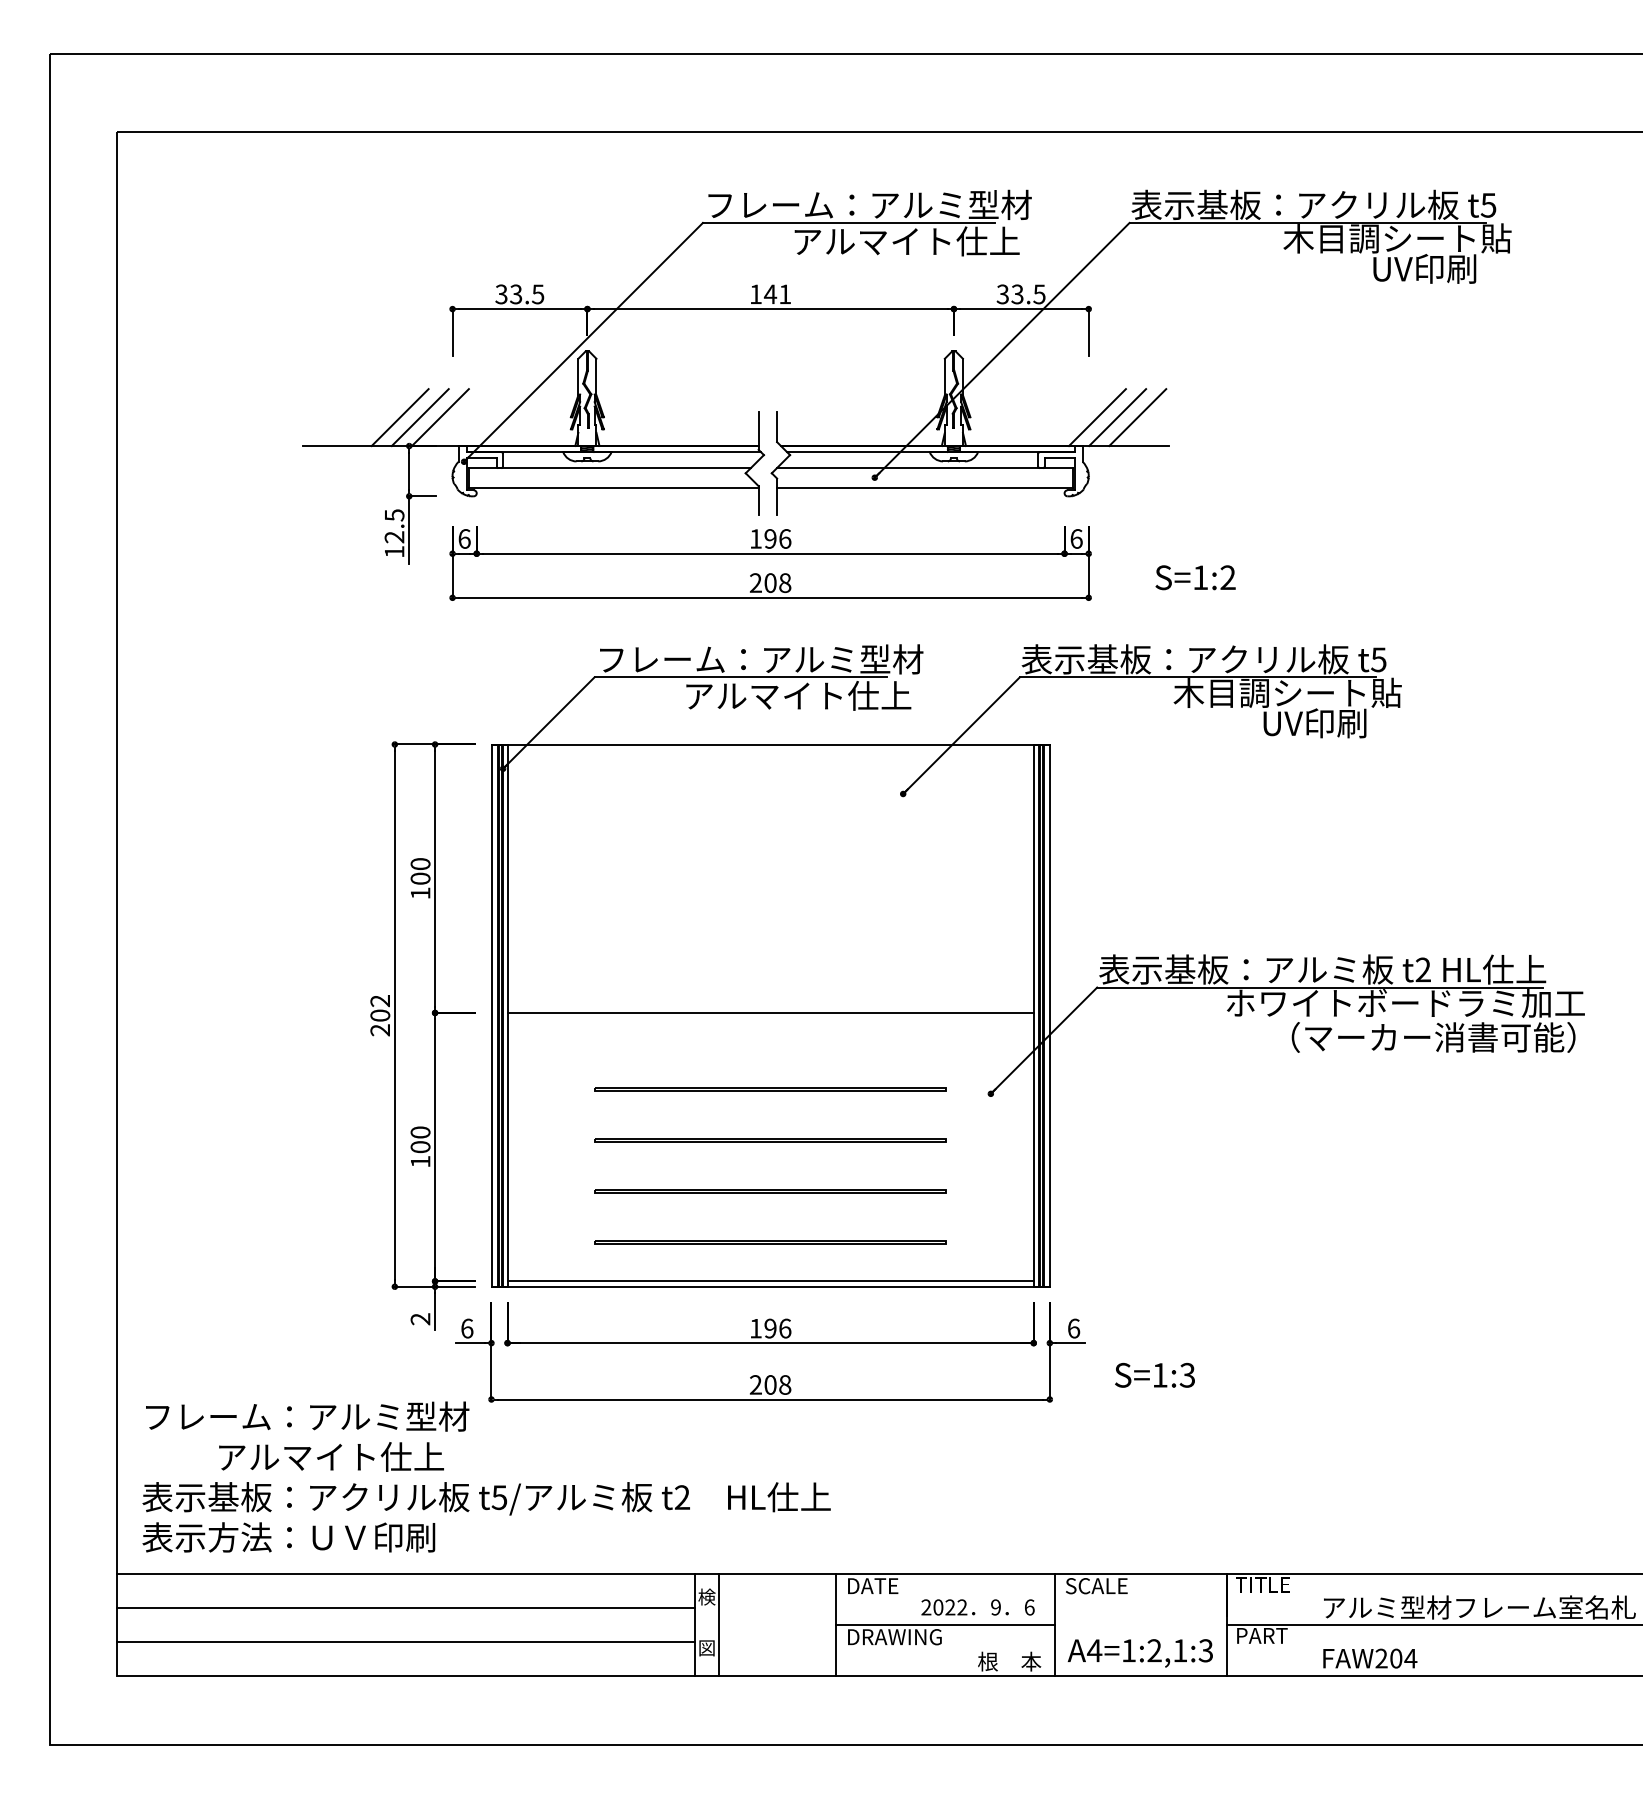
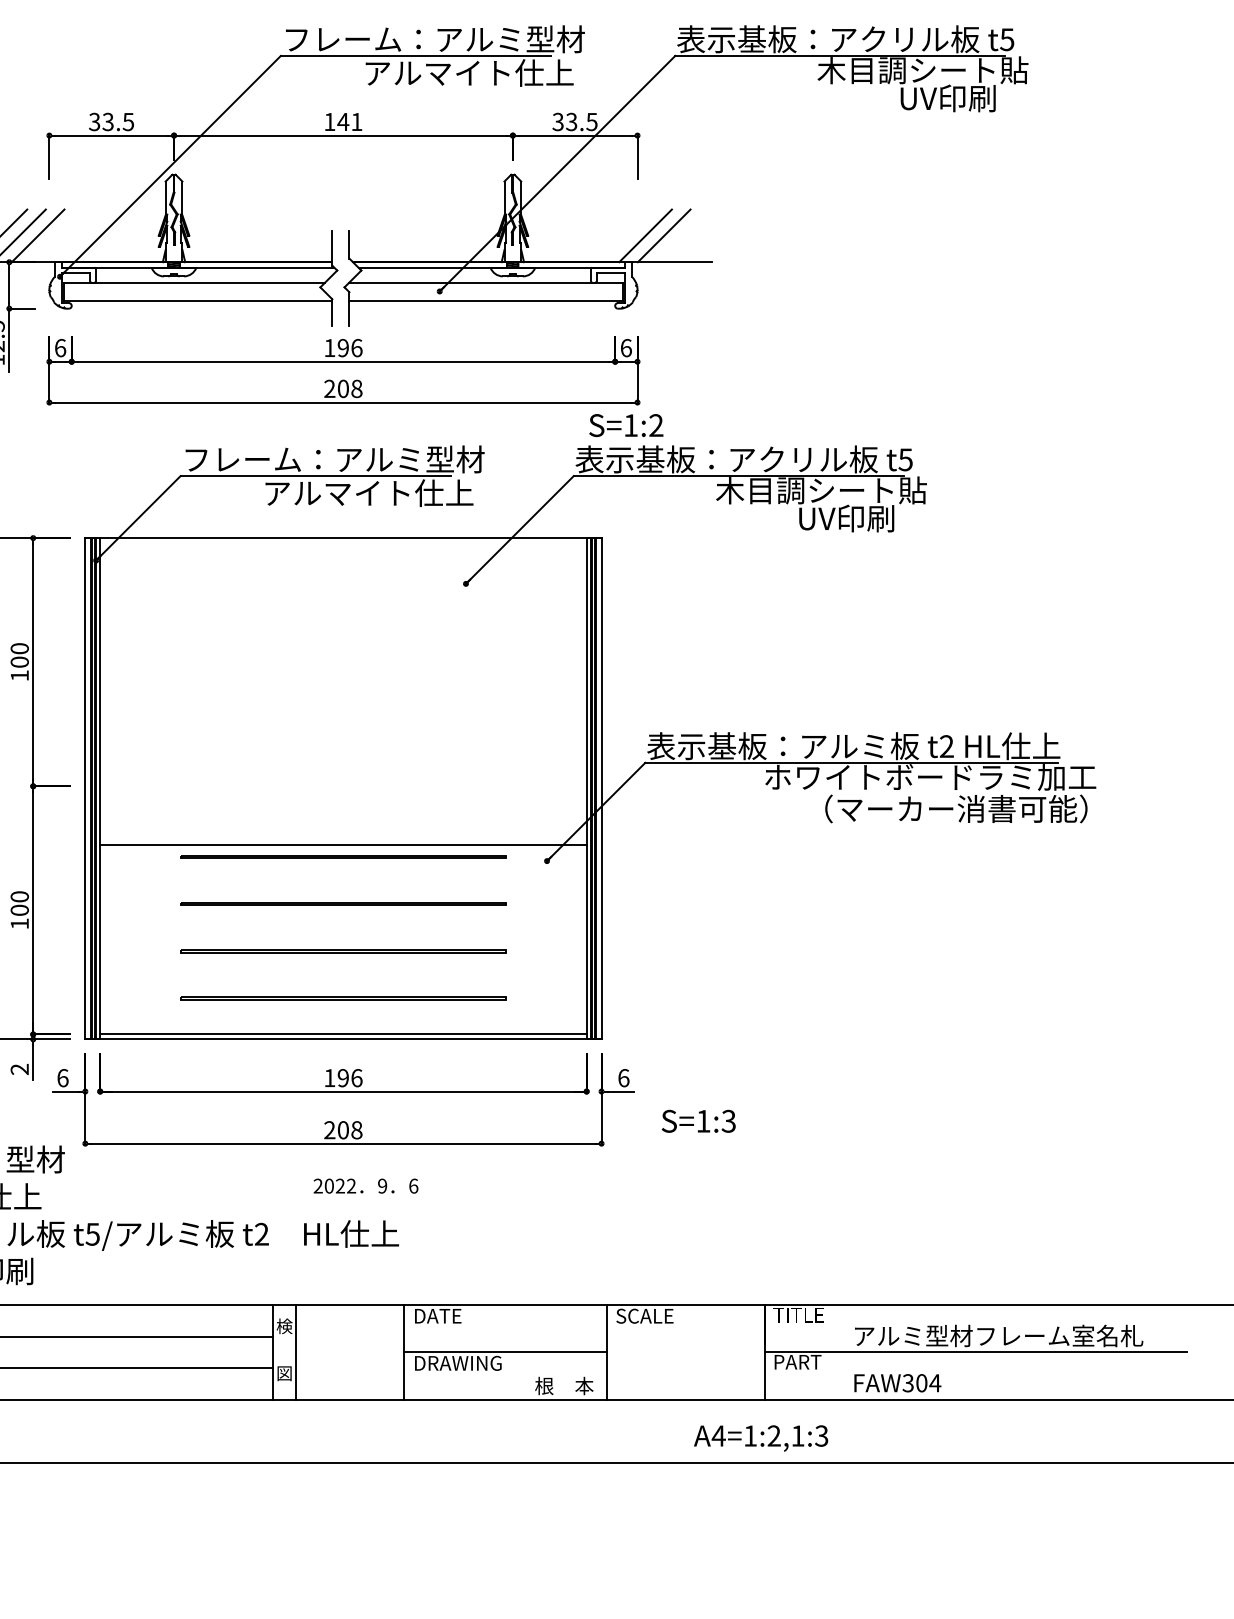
line: (1137, 417) -> (682, 235), removed
text: (1195, 577) -> (626, 425), moved
line: (770, 1012) -> (343, 844), moved
text: (977, 1607) -> (365, 1186), moved
text: (1139, 1653) -> (760, 1438), moved
text: (1381, 1658) -> (908, 1383), FAW204 -> FAW304

